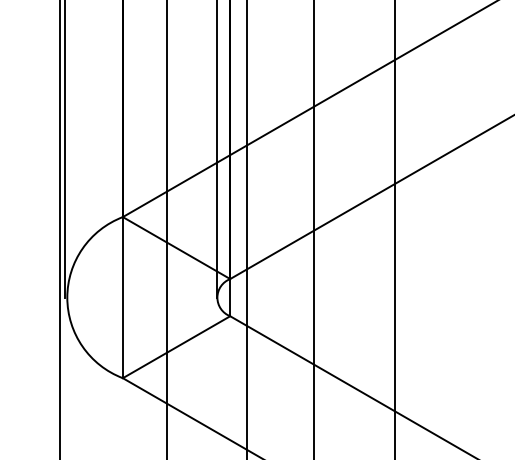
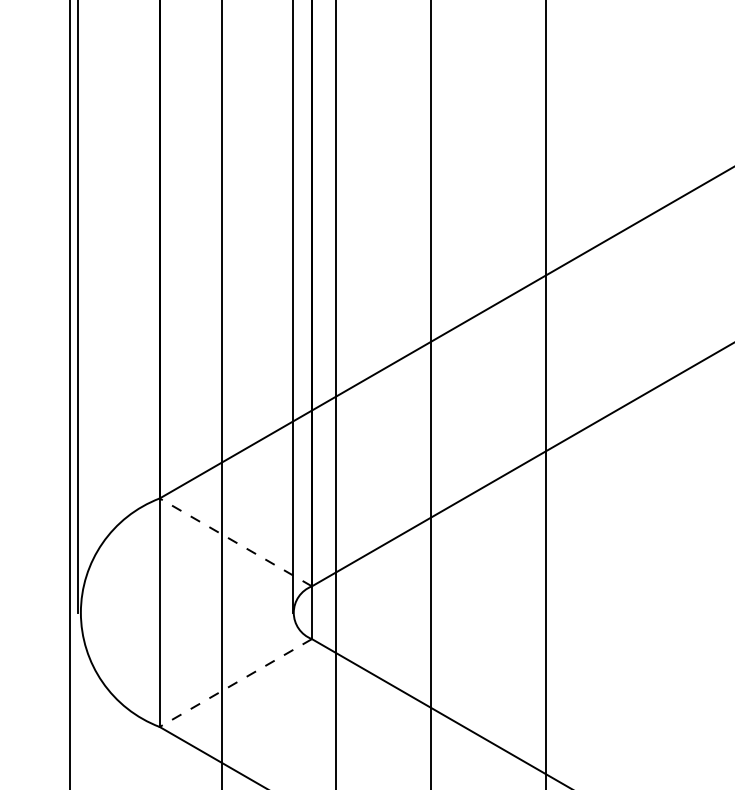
line: (176, 248) -> (235, 542), solid -> dashed
line: (176, 347) -> (235, 683), solid -> dashed

